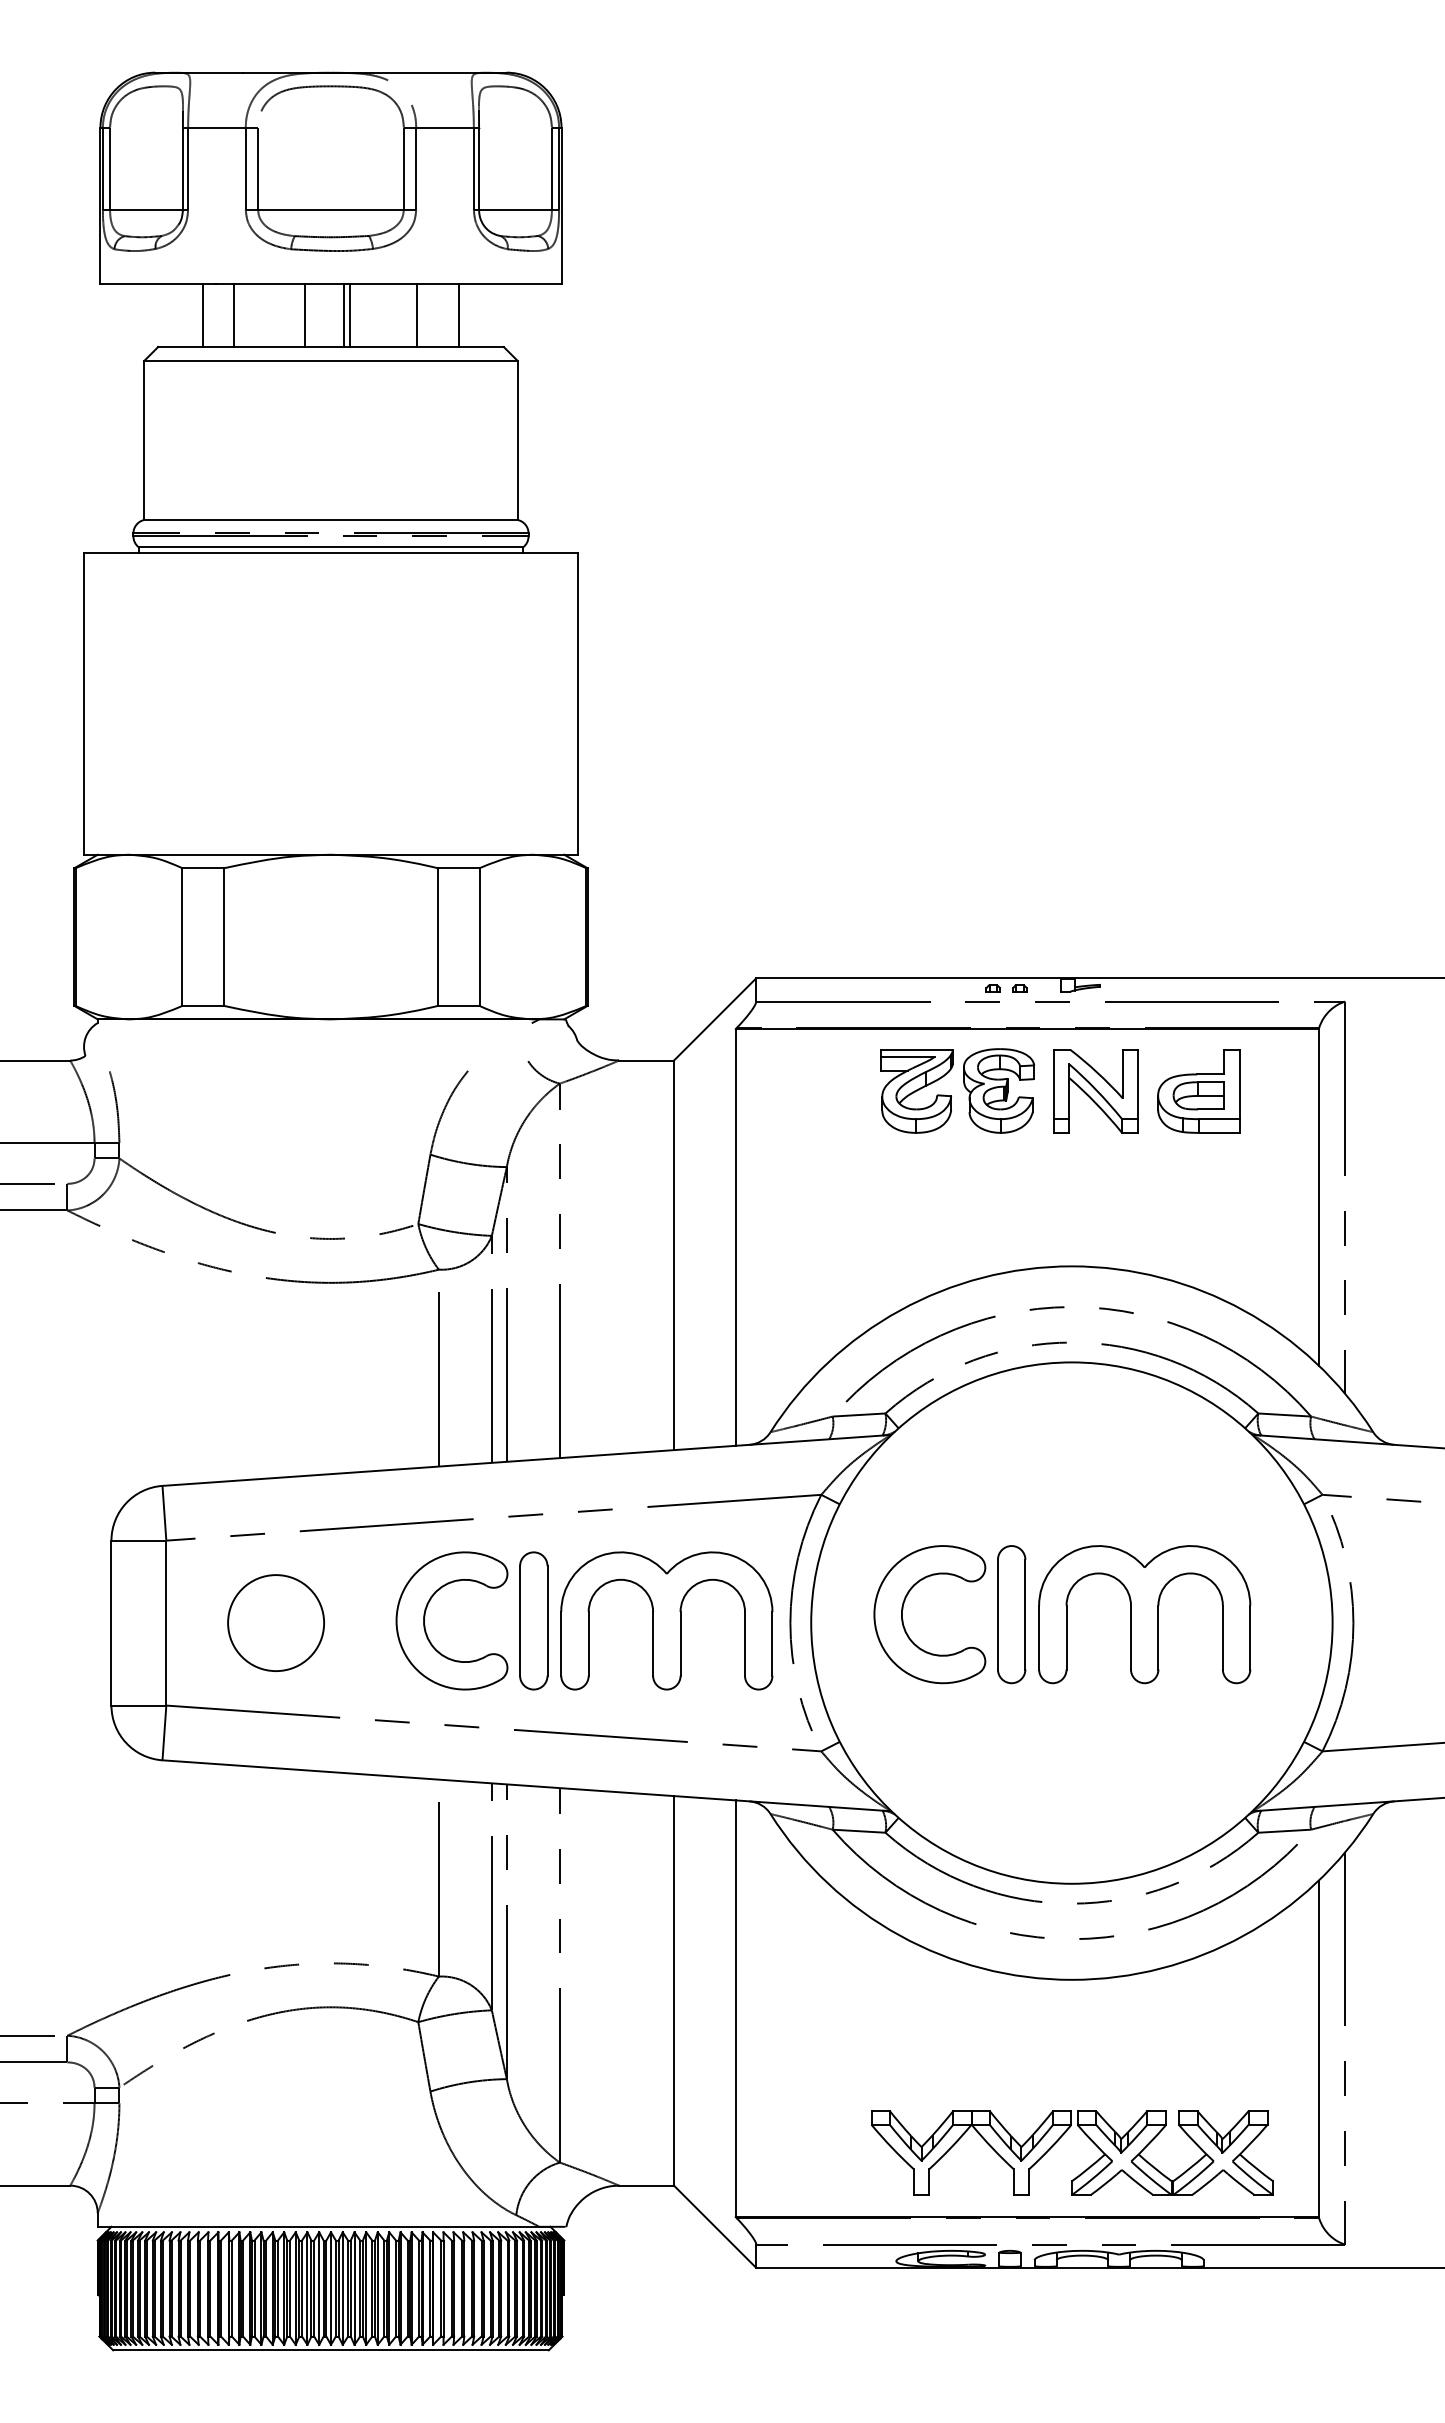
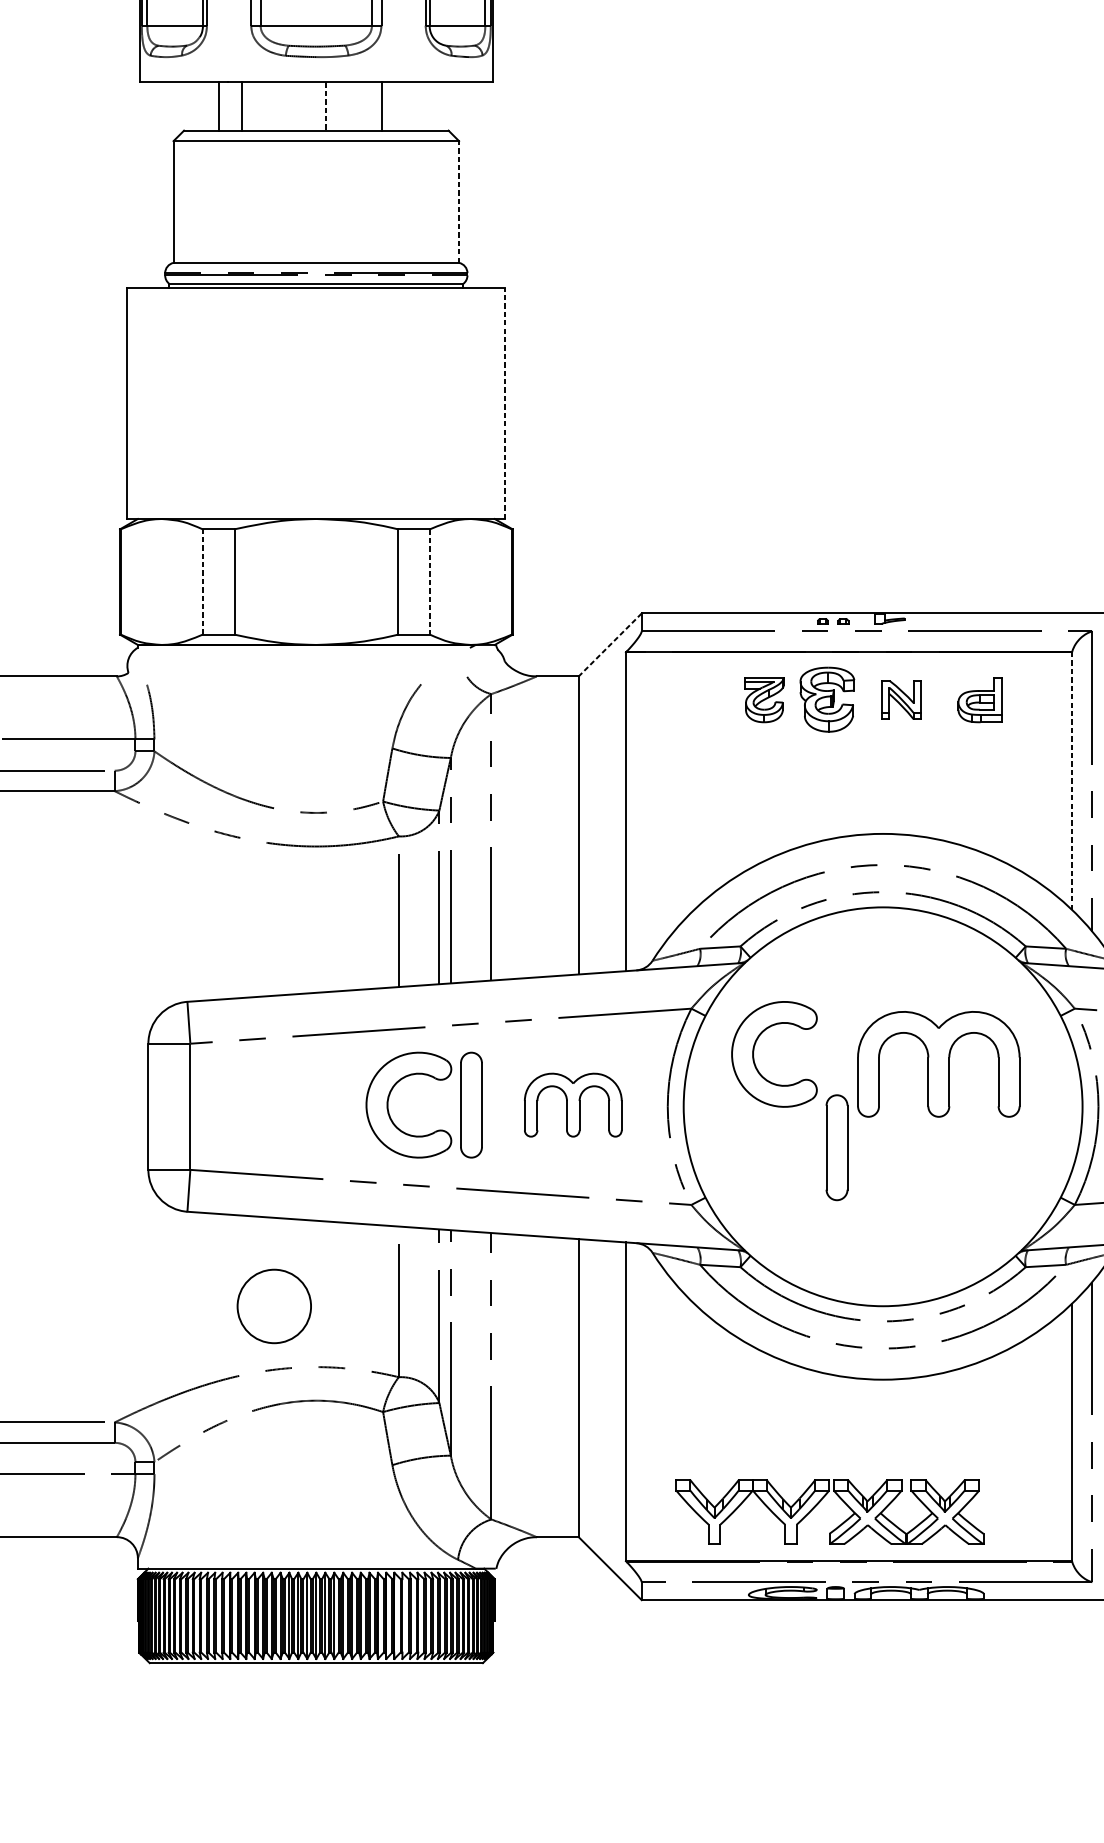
line: (304, 315) -> (296, 106), removed
line: (343, 315) -> (325, 106), solid -> dashed
line: (350, 315) -> (331, 106), removed
line: (458, 315) -> (413, 106), removed
line: (517, 440) -> (459, 202), solid -> dashed
line: (577, 703) -> (504, 403), solid -> dashed
line: (182, 937) -> (202, 582), solid -> dashed
line: (479, 937) -> (429, 582), solid -> dashed
line: (714, 1019) -> (609, 645), solid -> dashed
part: (916, 1091) -> (764, 700), size x0.7
part: (1095, 1091) -> (901, 700), size x0.6
part: (1198, 1091) -> (979, 700), size x0.7
line: (1318, 1196) -> (1071, 780), solid -> dashed
part: (903, 1609) -> (754, 1050), moved
part: (1011, 1614) -> (836, 1147), moved
part: (1144, 1614) -> (938, 1064), moved
part: (666, 1620) -> (572, 1104), size x0.6
circle: (275, 1622) -> (273, 1306), moved
part: (1059, 2140) -> (820, 1502), moved

